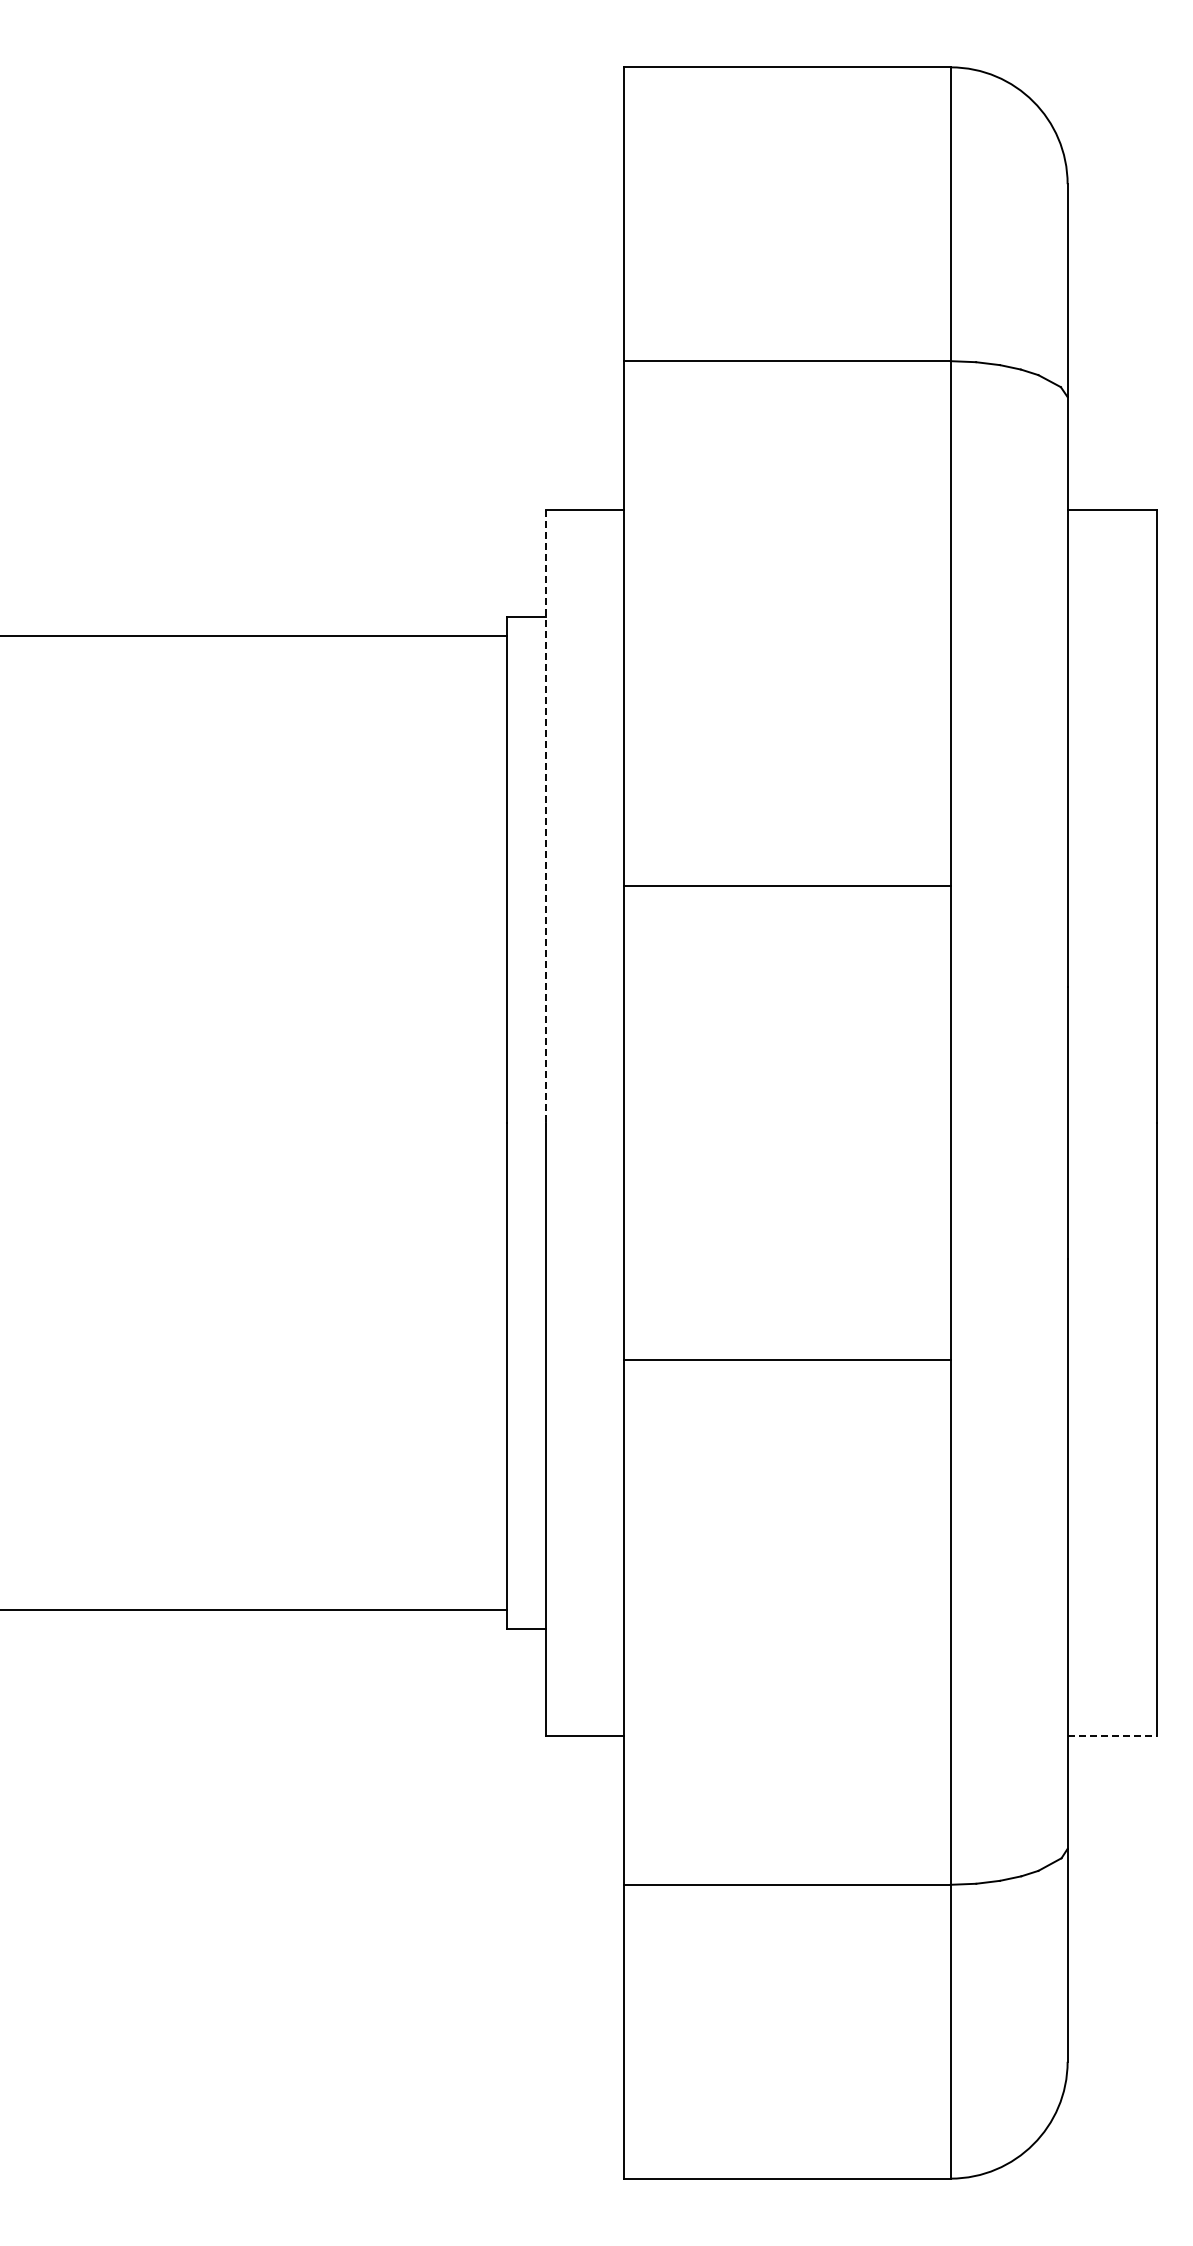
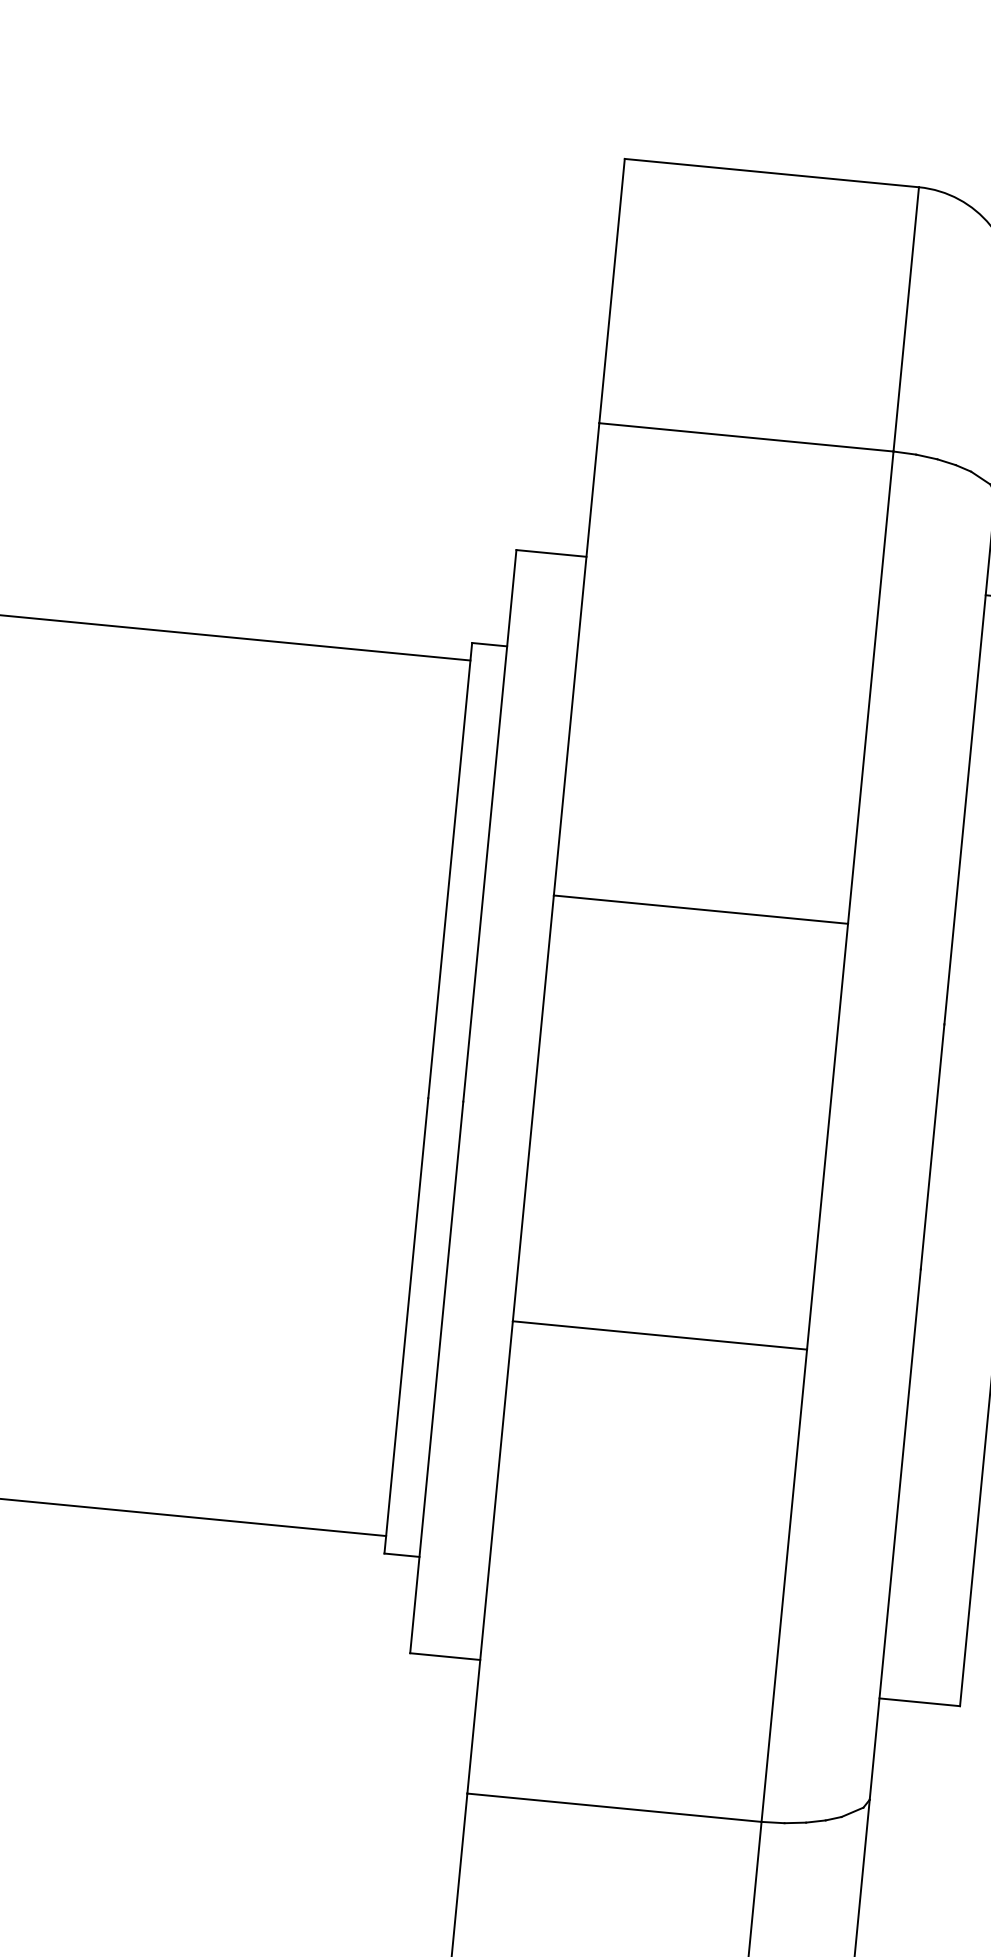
line: (545, 816) -> (489, 825), dashed -> solid
line: (1112, 1736) -> (919, 1702), dashed -> solid

